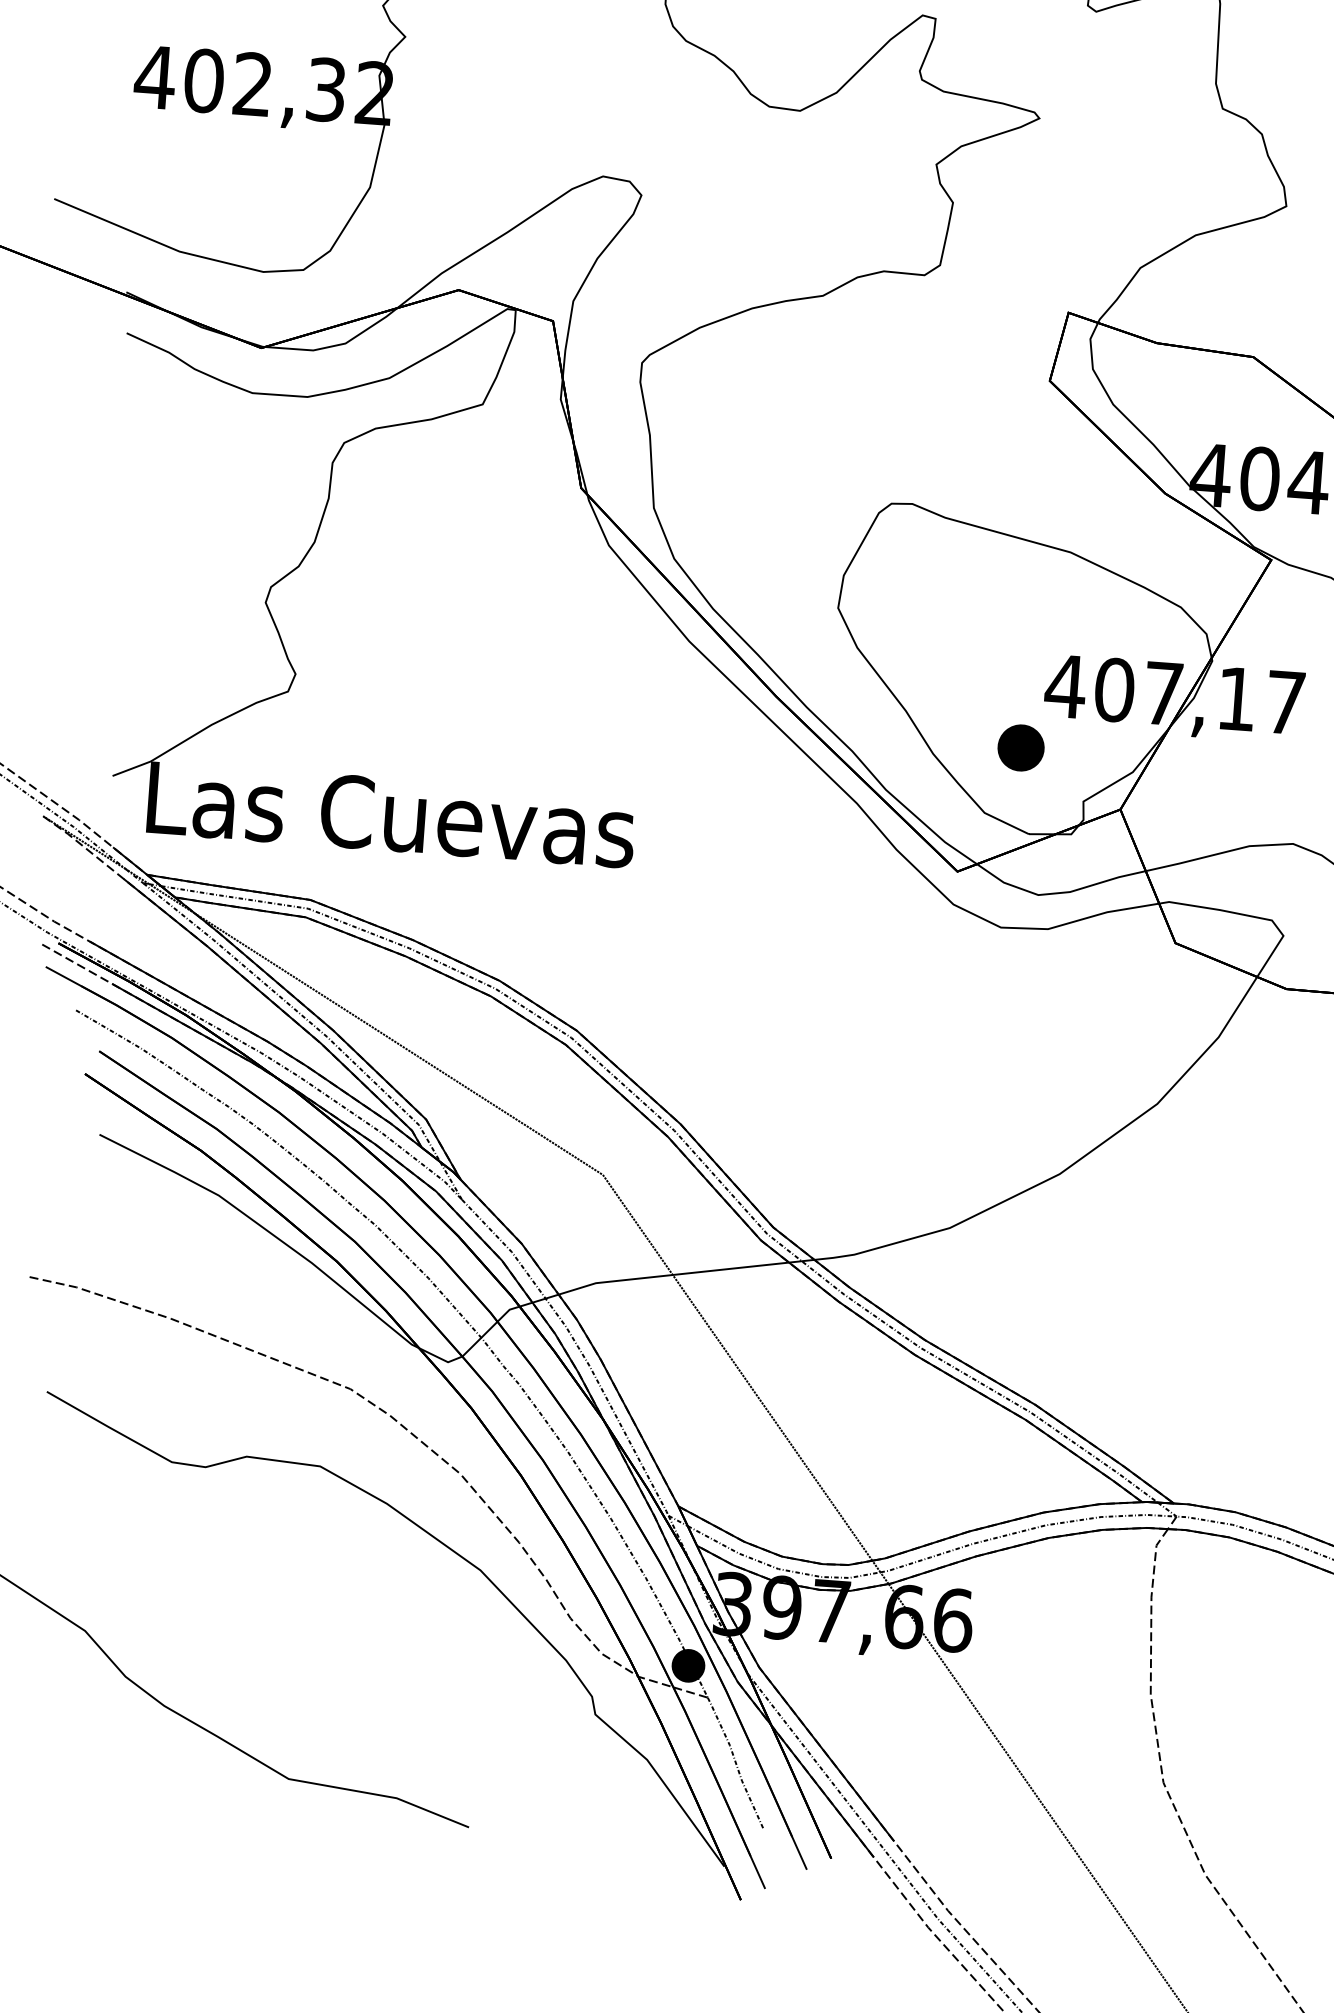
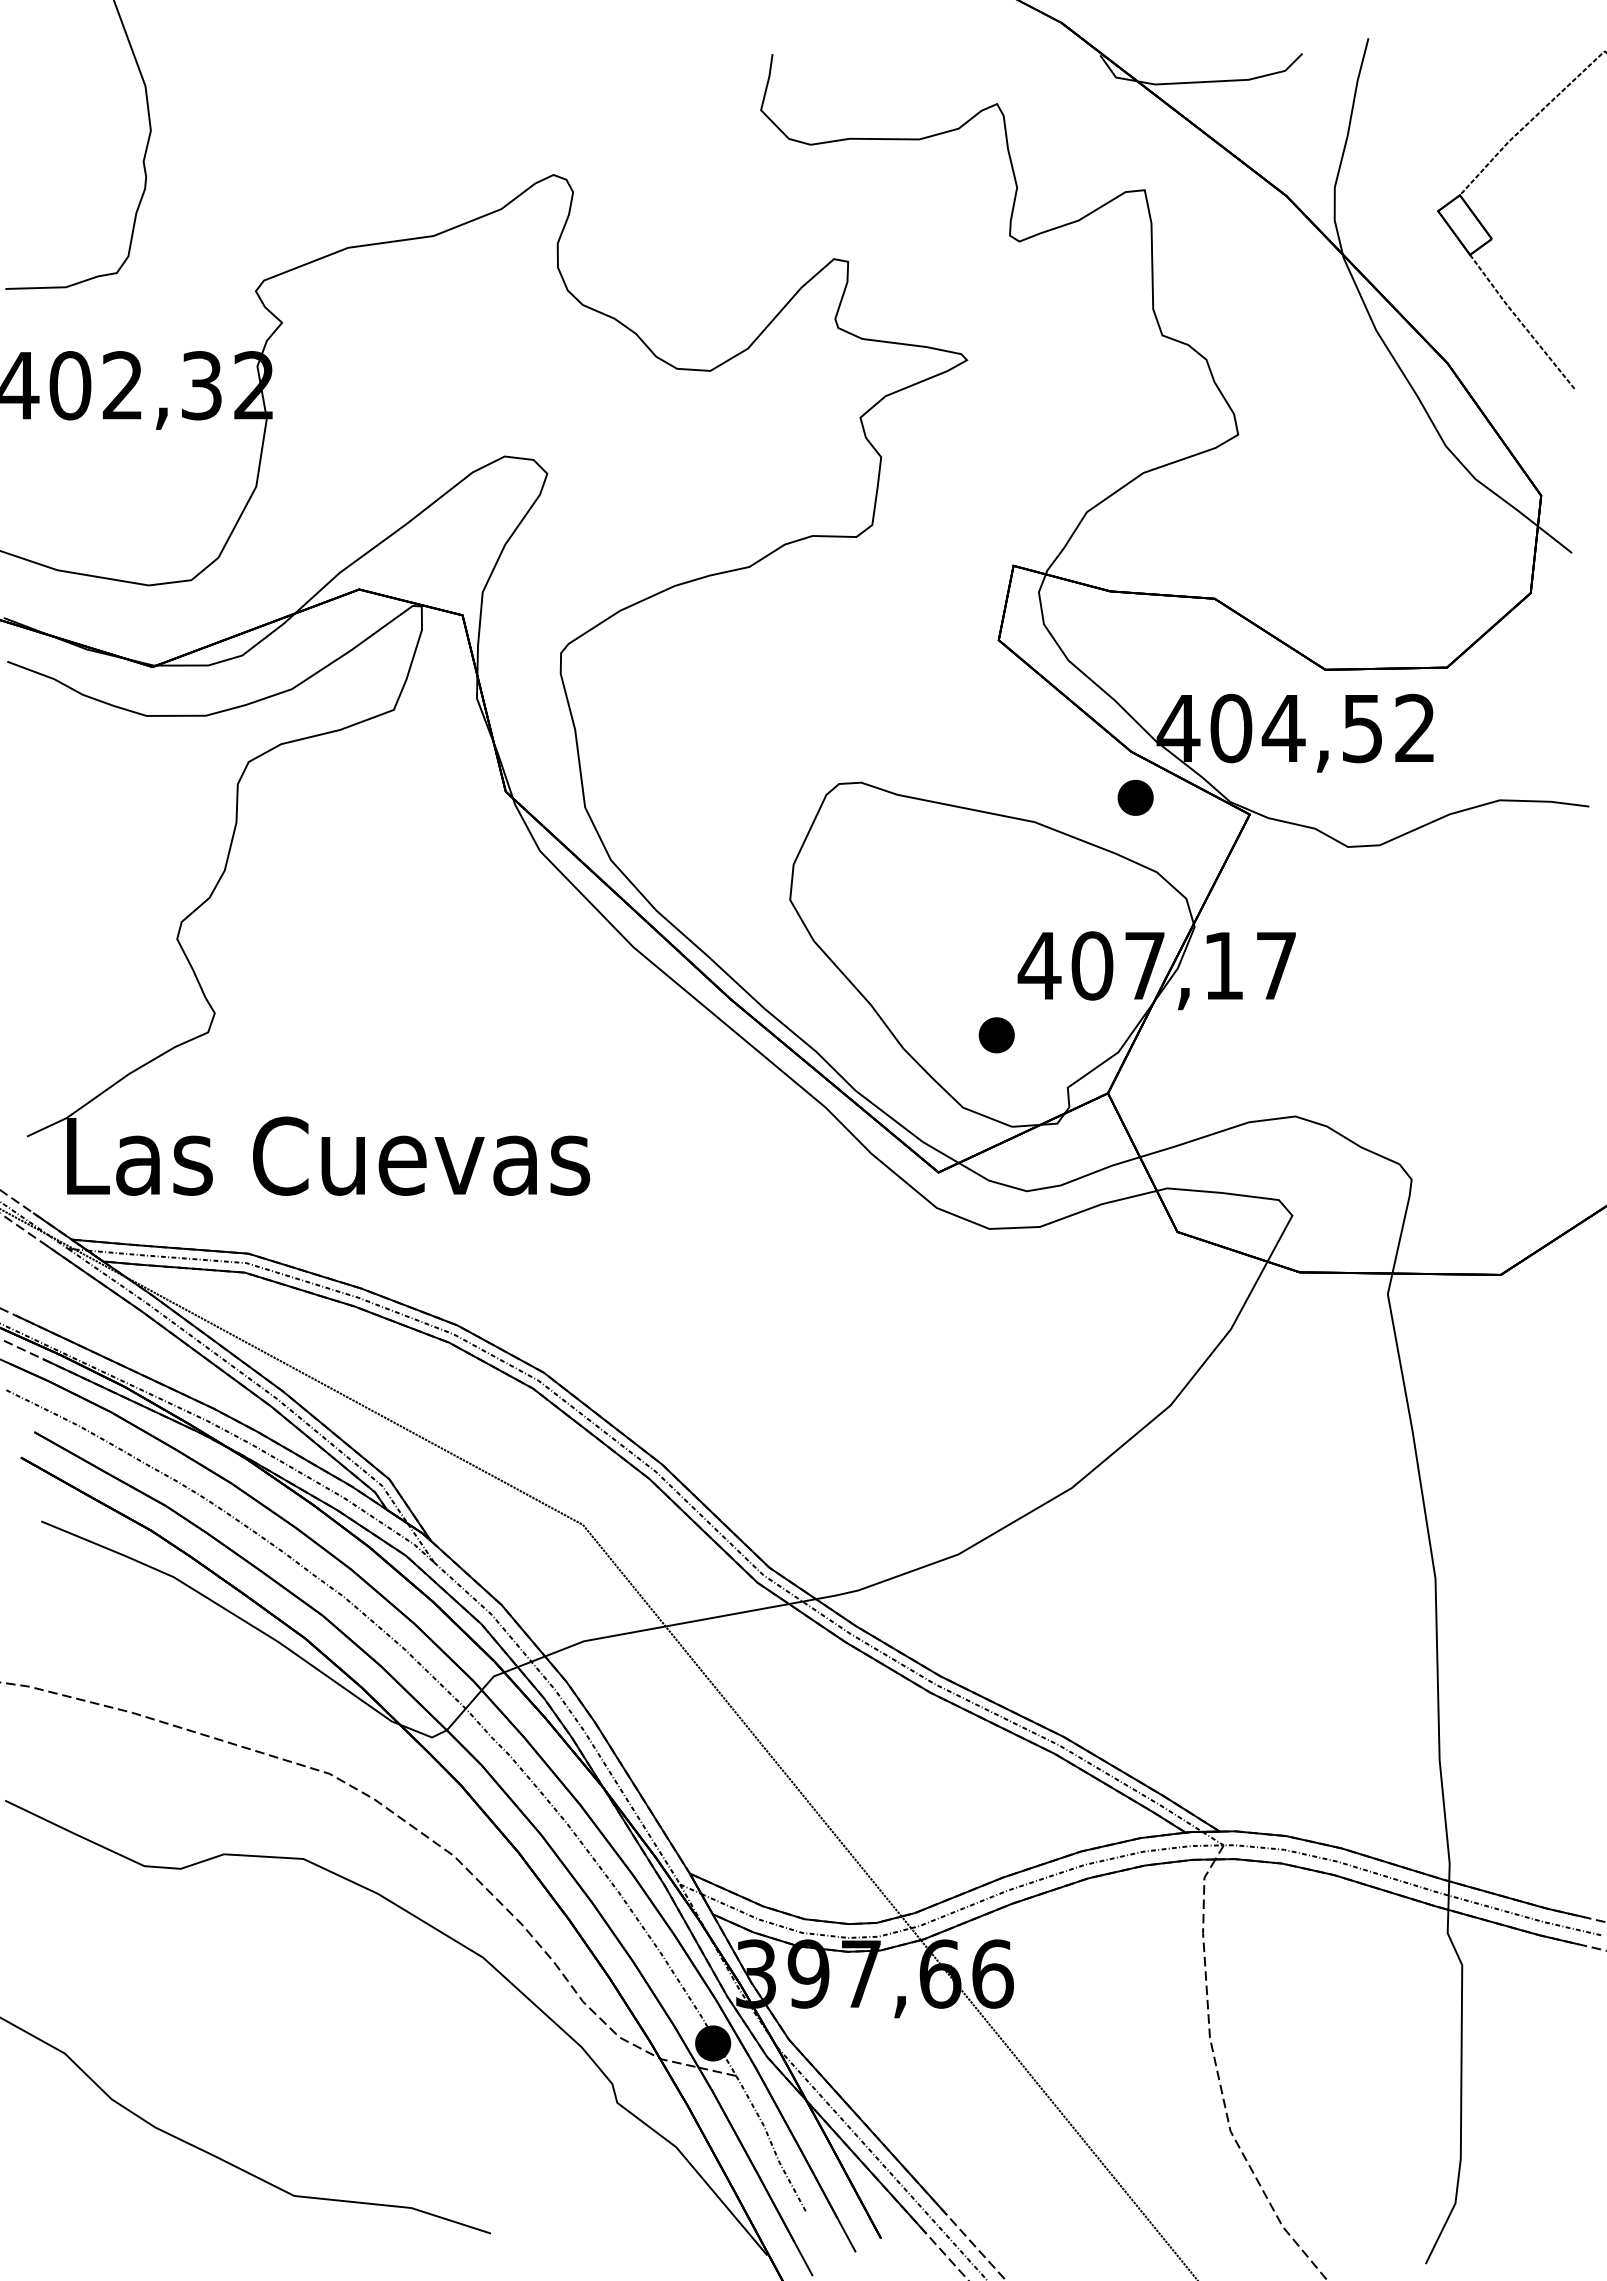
part: (1166, 536) -> (1135, 797), added
part: (1020, 748) -> (996, 1035), size x0.71

